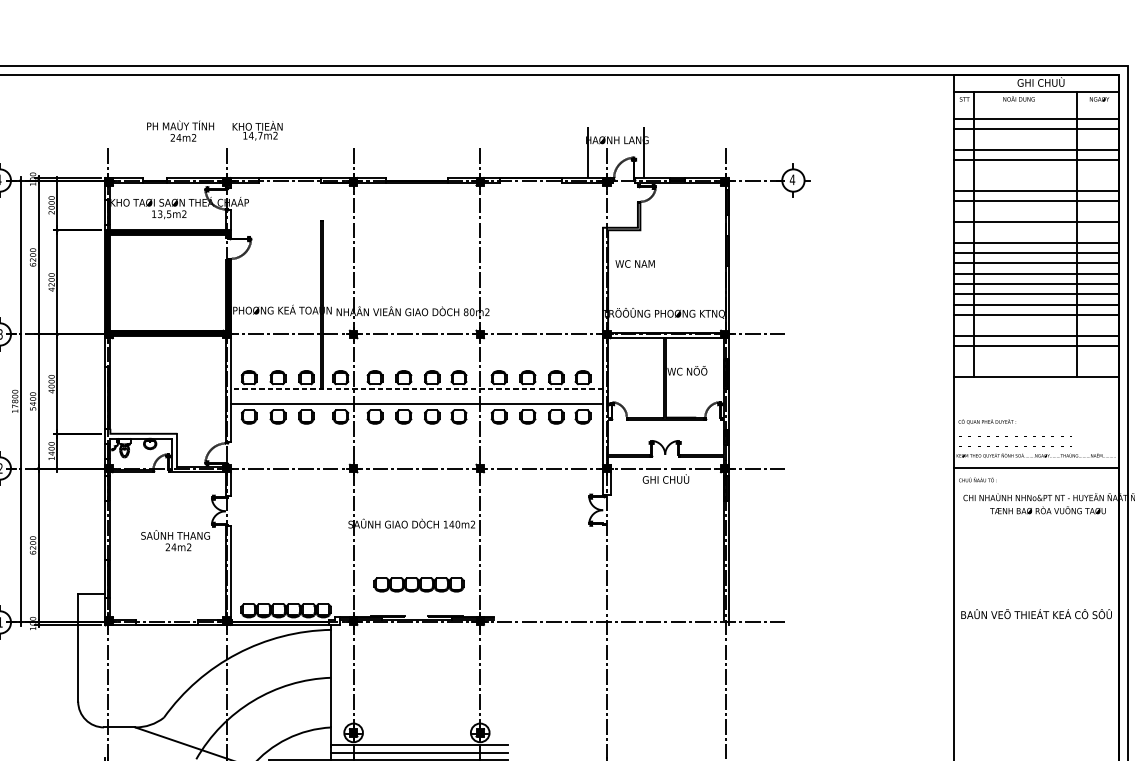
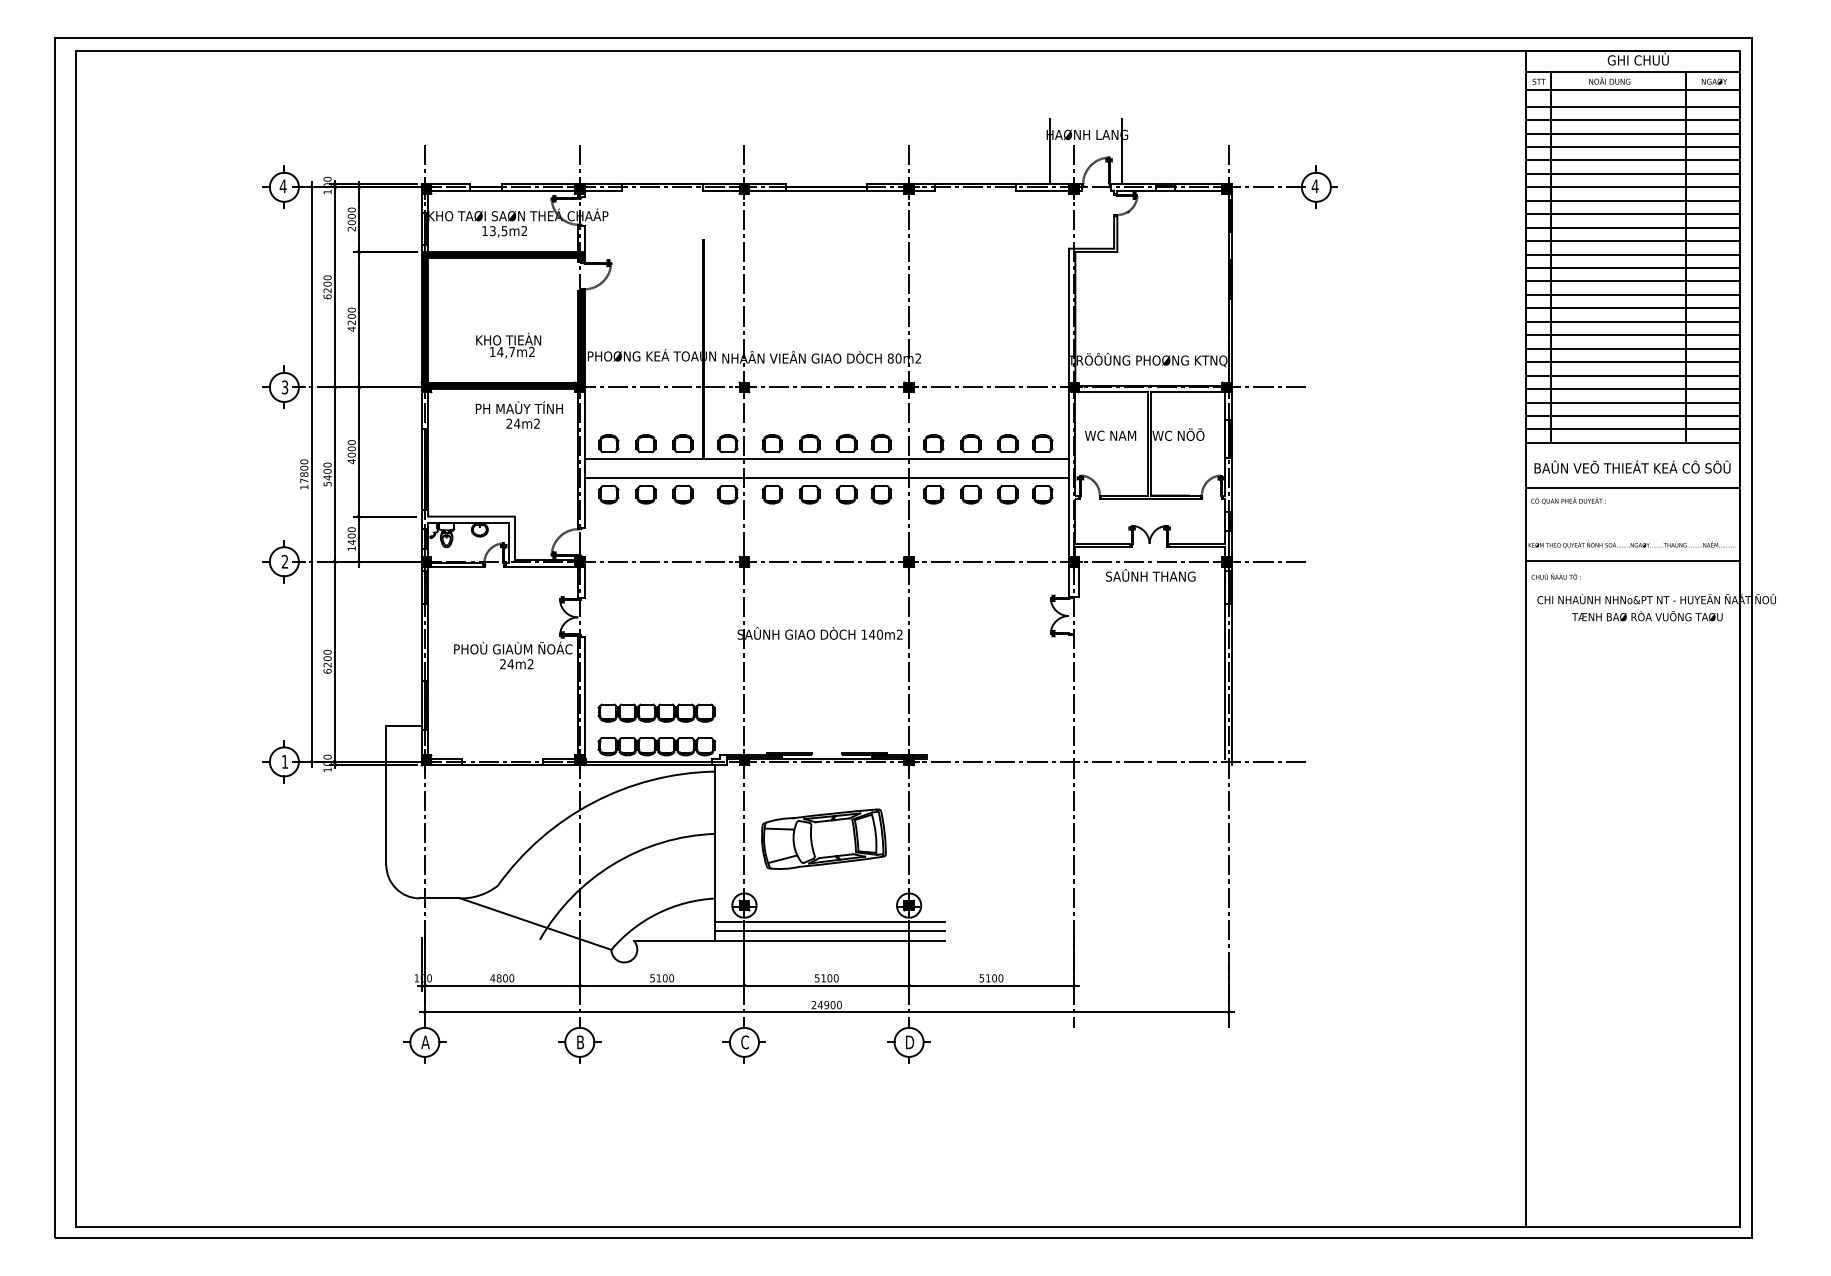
line: (1036, 106) -> (1632, 90), added
text: (179, 130) -> (518, 414), moved
text: (257, 130) -> (508, 345), moved
line: (1036, 139) -> (1632, 133), added
line: (1036, 169) -> (1632, 173), added
line: (1036, 180) -> (1632, 187), added
line: (1036, 211) -> (1632, 227), added
line: (1036, 232) -> (1632, 254), added
text: (635, 263) -> (1110, 435), moved
line: (1036, 325) -> (1632, 375), added
line: (1036, 356) -> (1632, 415), added
line: (1036, 366) -> (1632, 429), added
line: (416, 389) -> (826, 458), dashed -> solid
line: (1036, 412) -> (1632, 488), added
text: (665, 479) -> (1150, 575), GHI CHUÙ -> SAÛNH THANG
text: (176, 534) -> (513, 647), SAÛNH THANG -> PHOÙ GIAÙM ÑOÁC
part: (419, 584) -> (656, 712), moved
text: (1036, 613) -> (1632, 466), moved
part: (414, 681) -> (823, 838), added

